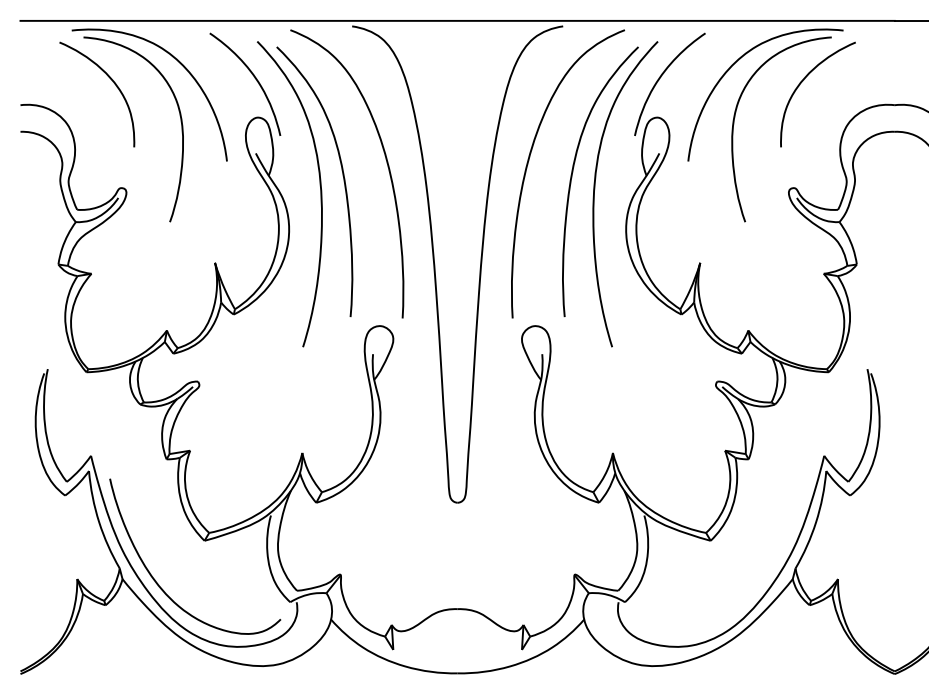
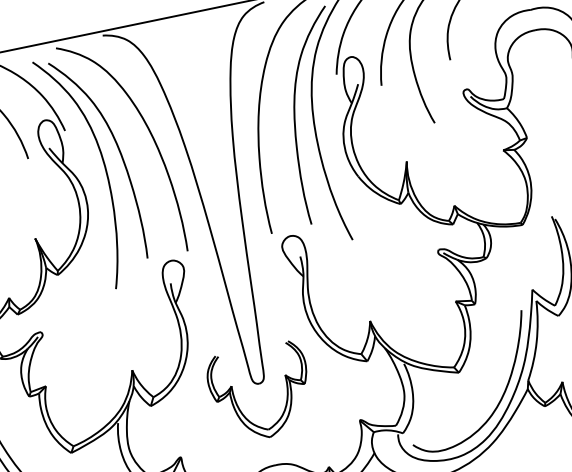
part: (425, 522) -> (237, 403), added
curve: (752, 588) -> (498, 402), added

